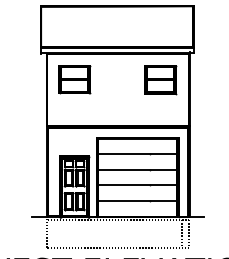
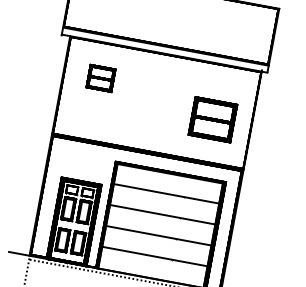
part: (74, 79) -> (100, 78), size x0.6
part: (160, 80) -> (212, 120), moved

